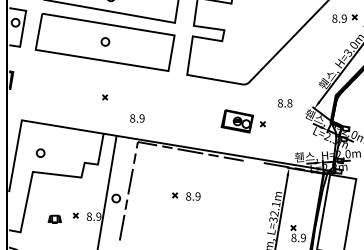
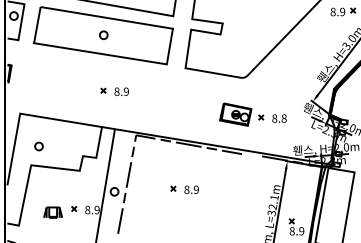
text: (284, 103) -> (278, 118), moved
text: (137, 118) -> (121, 91), moved
part: (54, 219) -> (52, 212), size x1.43

